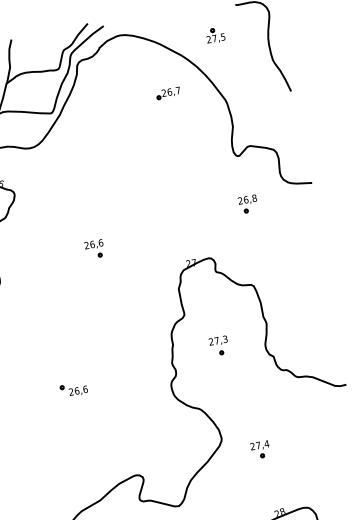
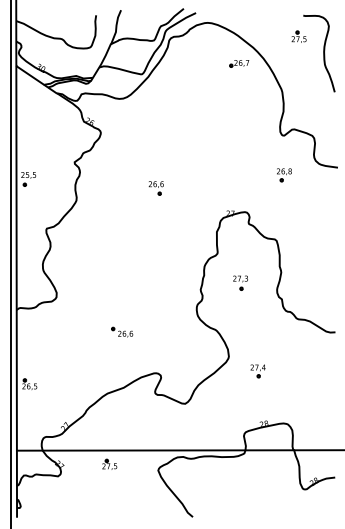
part: (214, 35) -> (298, 36), moved
part: (168, 93) -> (239, 63), moved
part: (74, 388) -> (122, 331), moved

